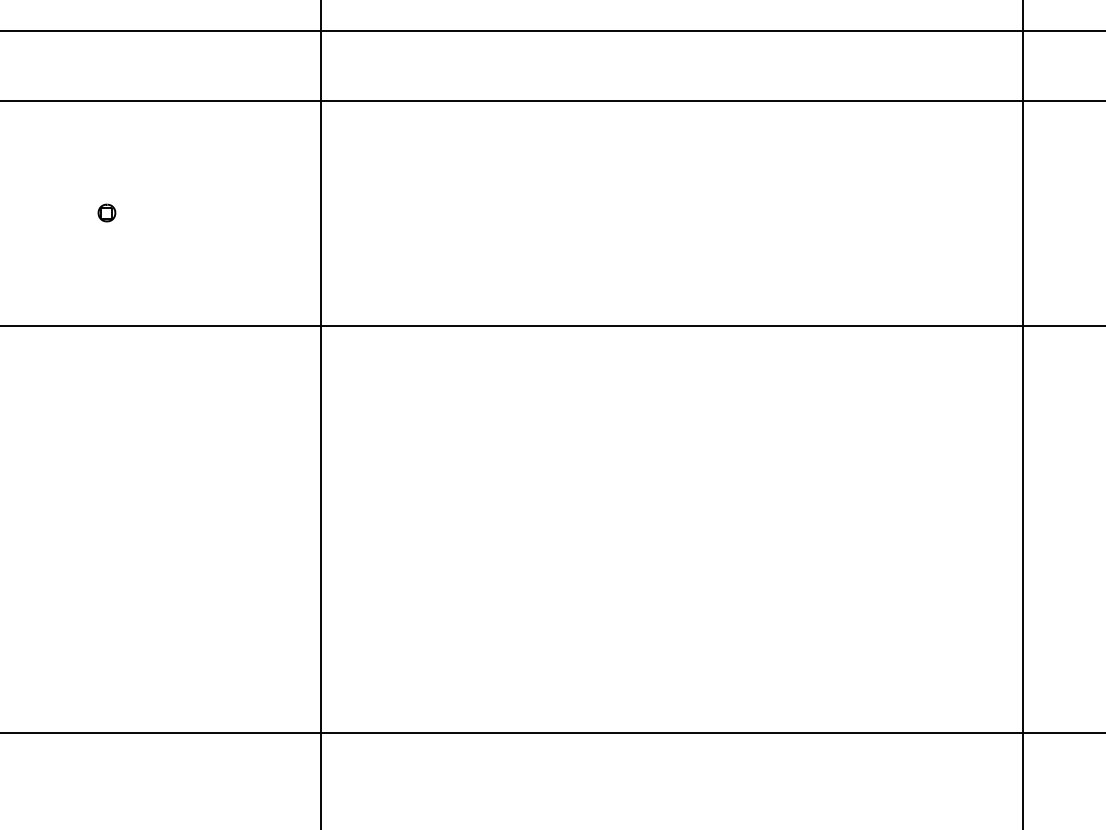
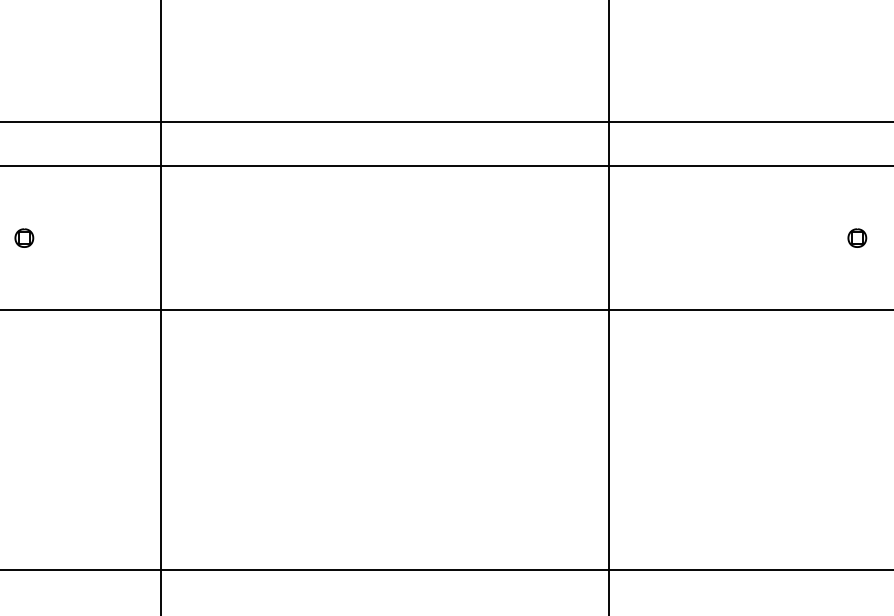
part: (107, 212) -> (24, 237), size x1.67

